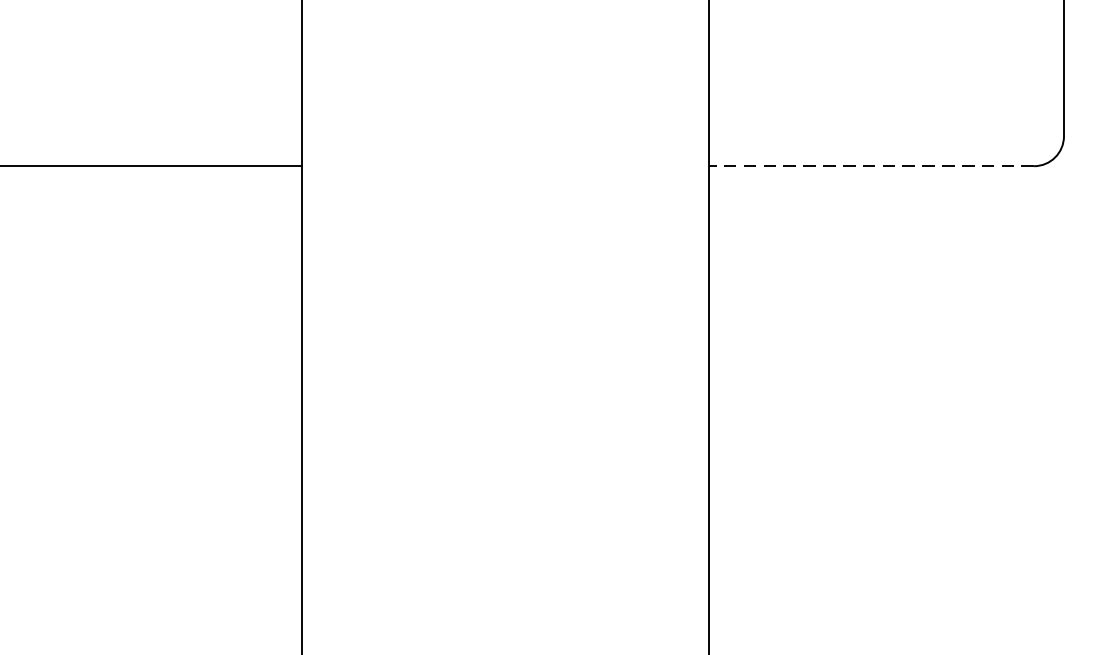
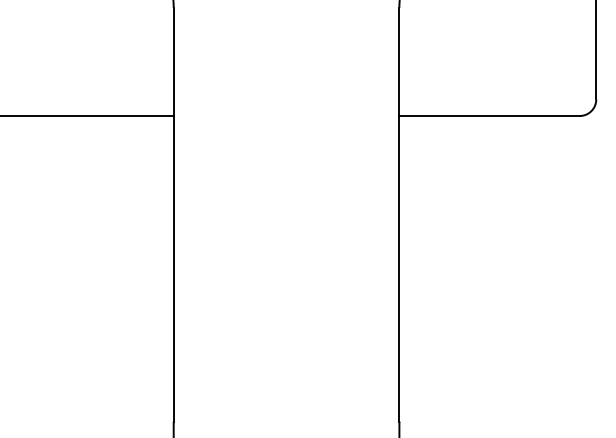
line: (871, 167) -> (489, 116), dashed -> solid

